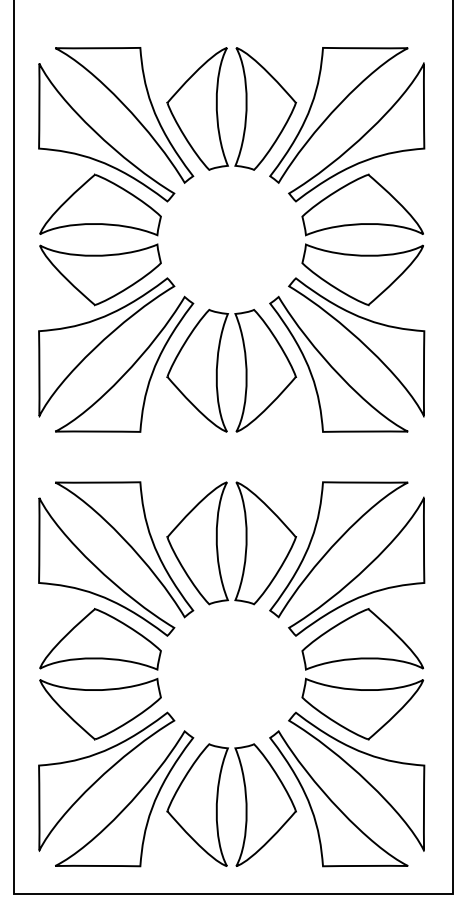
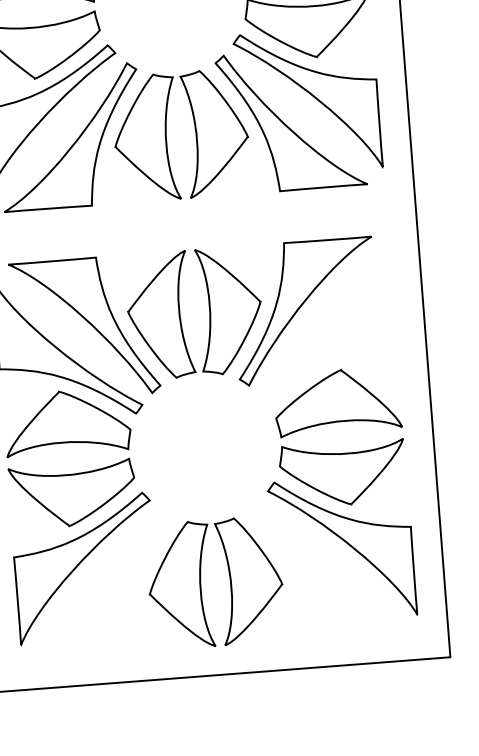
part: (359, 572) -> (328, 333), removed
part: (338, 798) -> (325, 567), removed
part: (129, 802) -> (110, 588), removed

